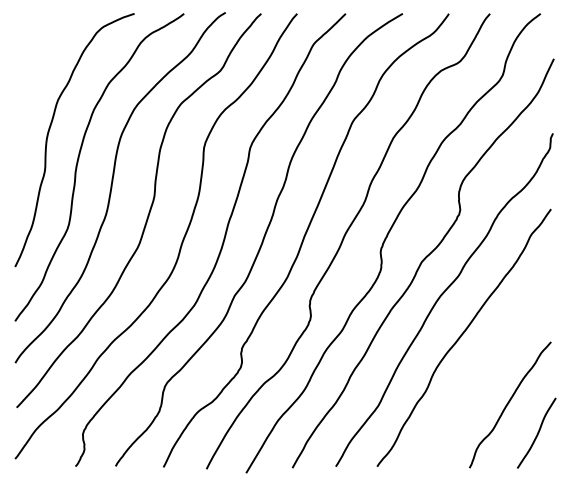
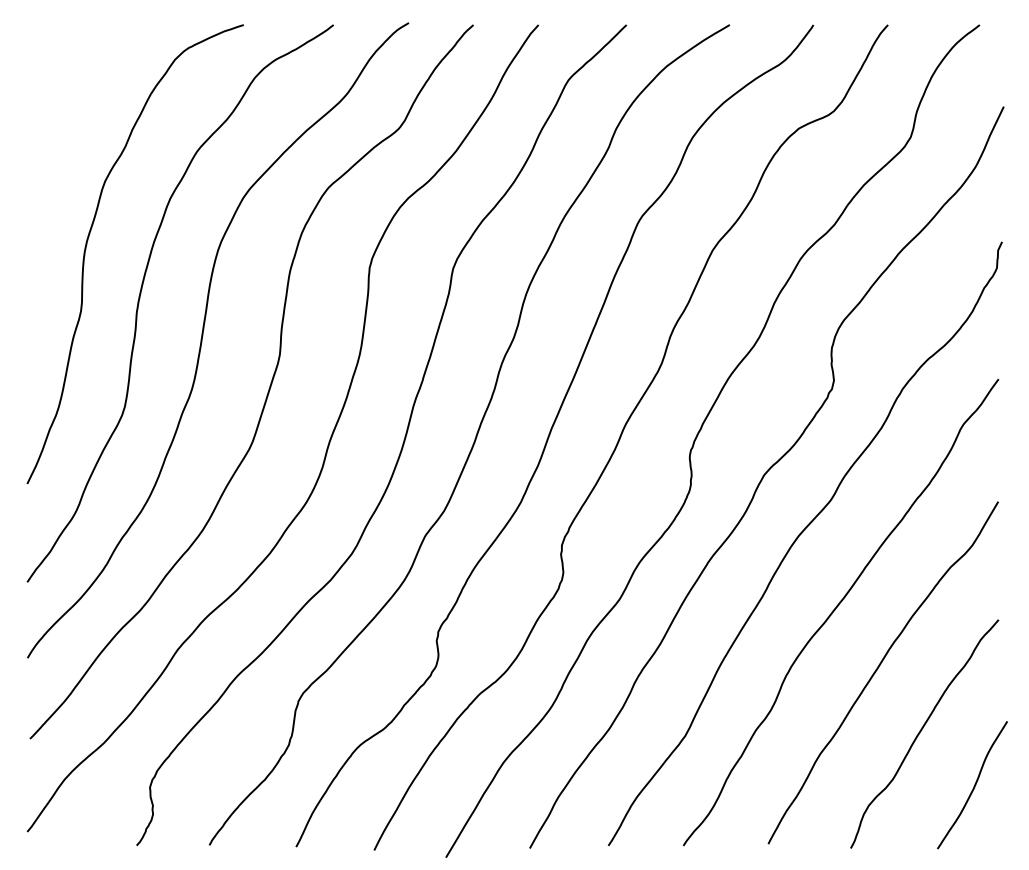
curve: (485, 368) -> (879, 667), added

